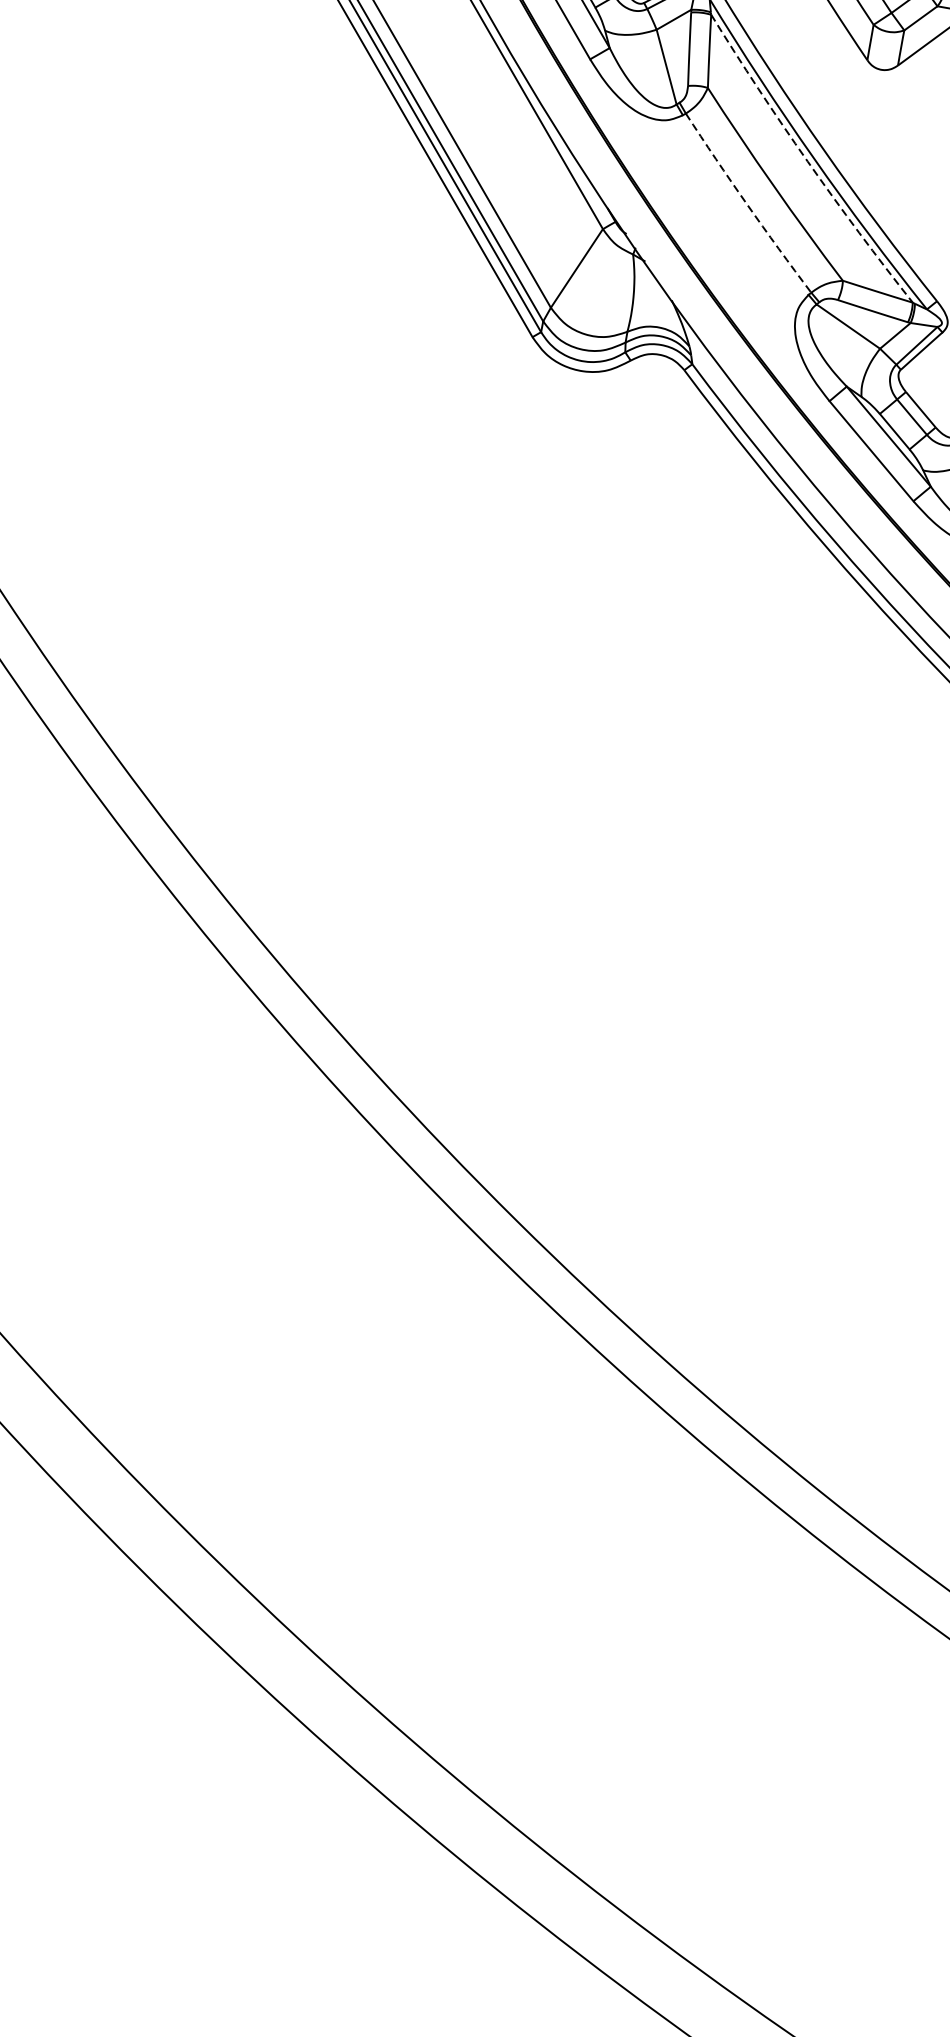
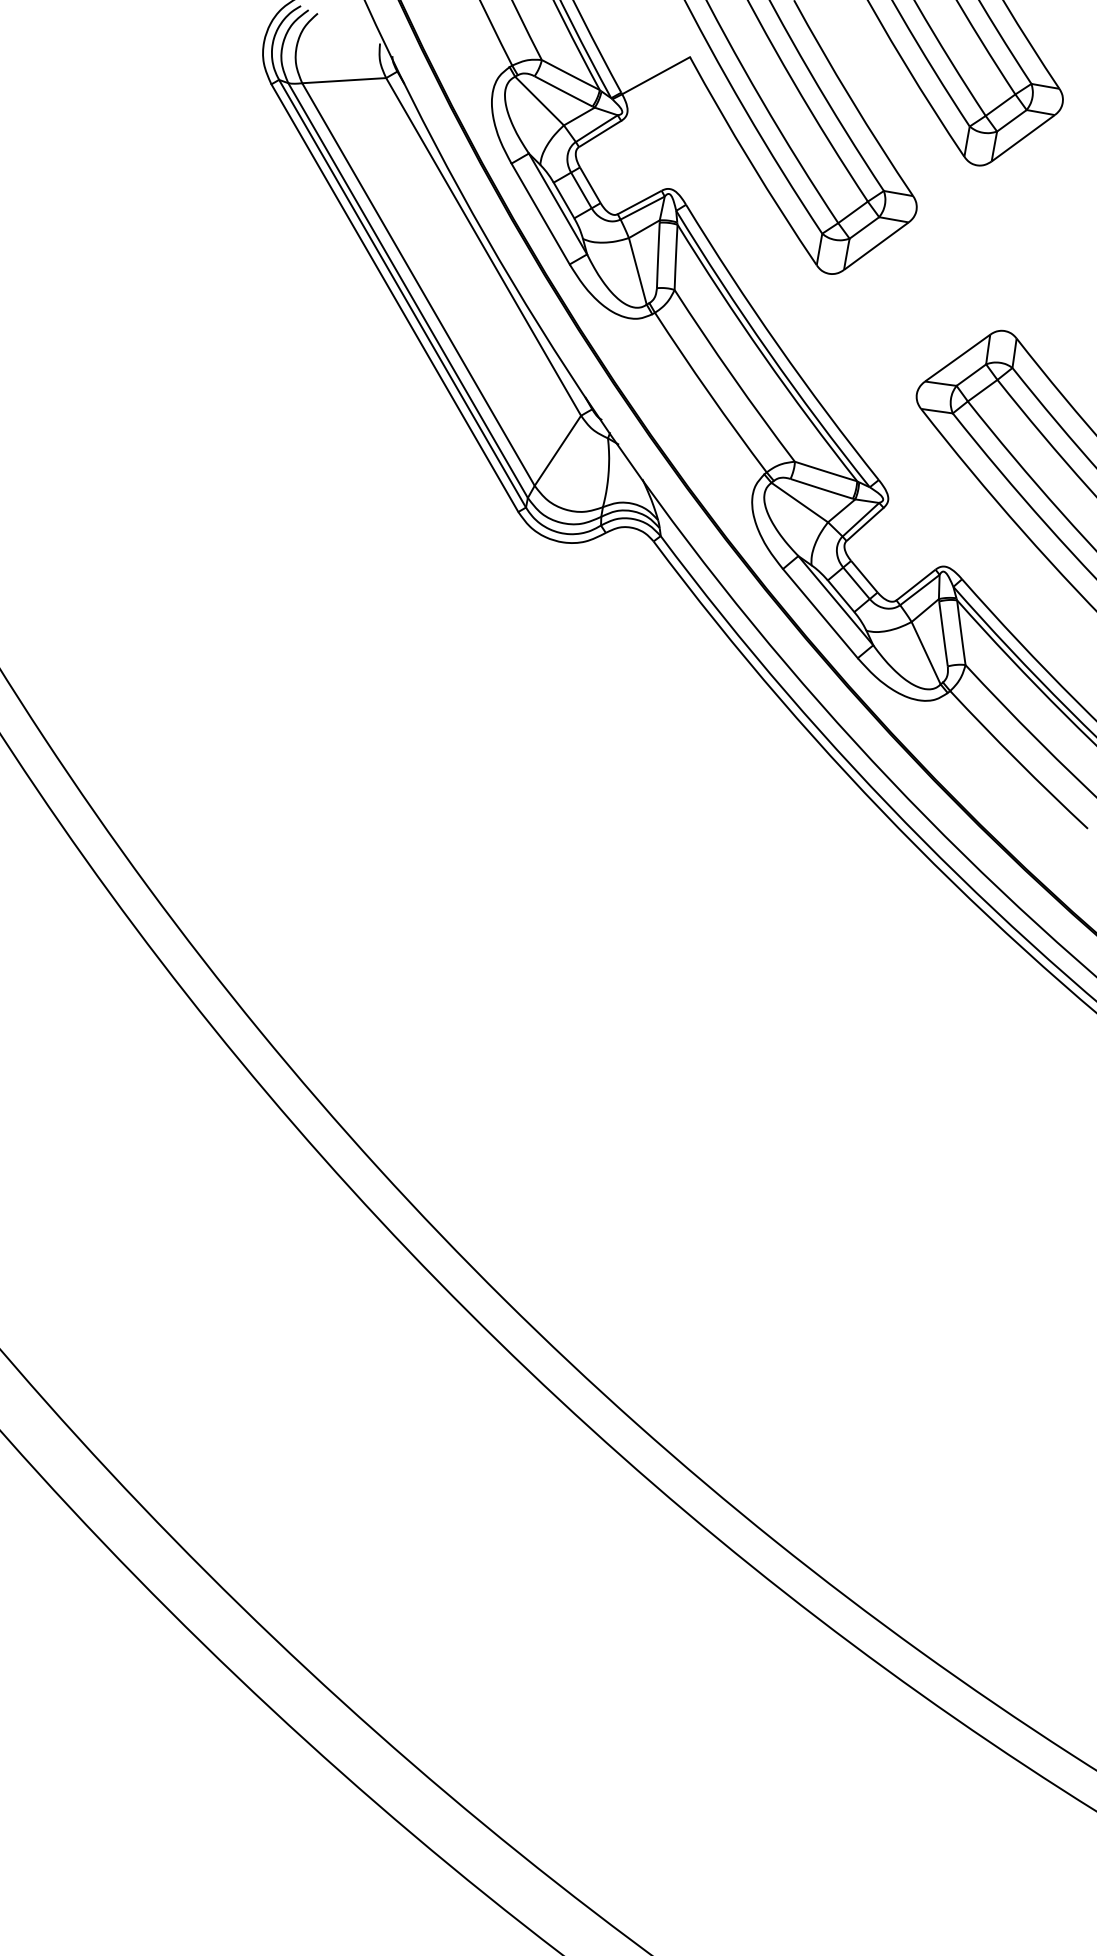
arc: (807, 161) -> (763, 355), dashed -> solid
arc: (747, 204) -> (709, 393), dashed -> solid

